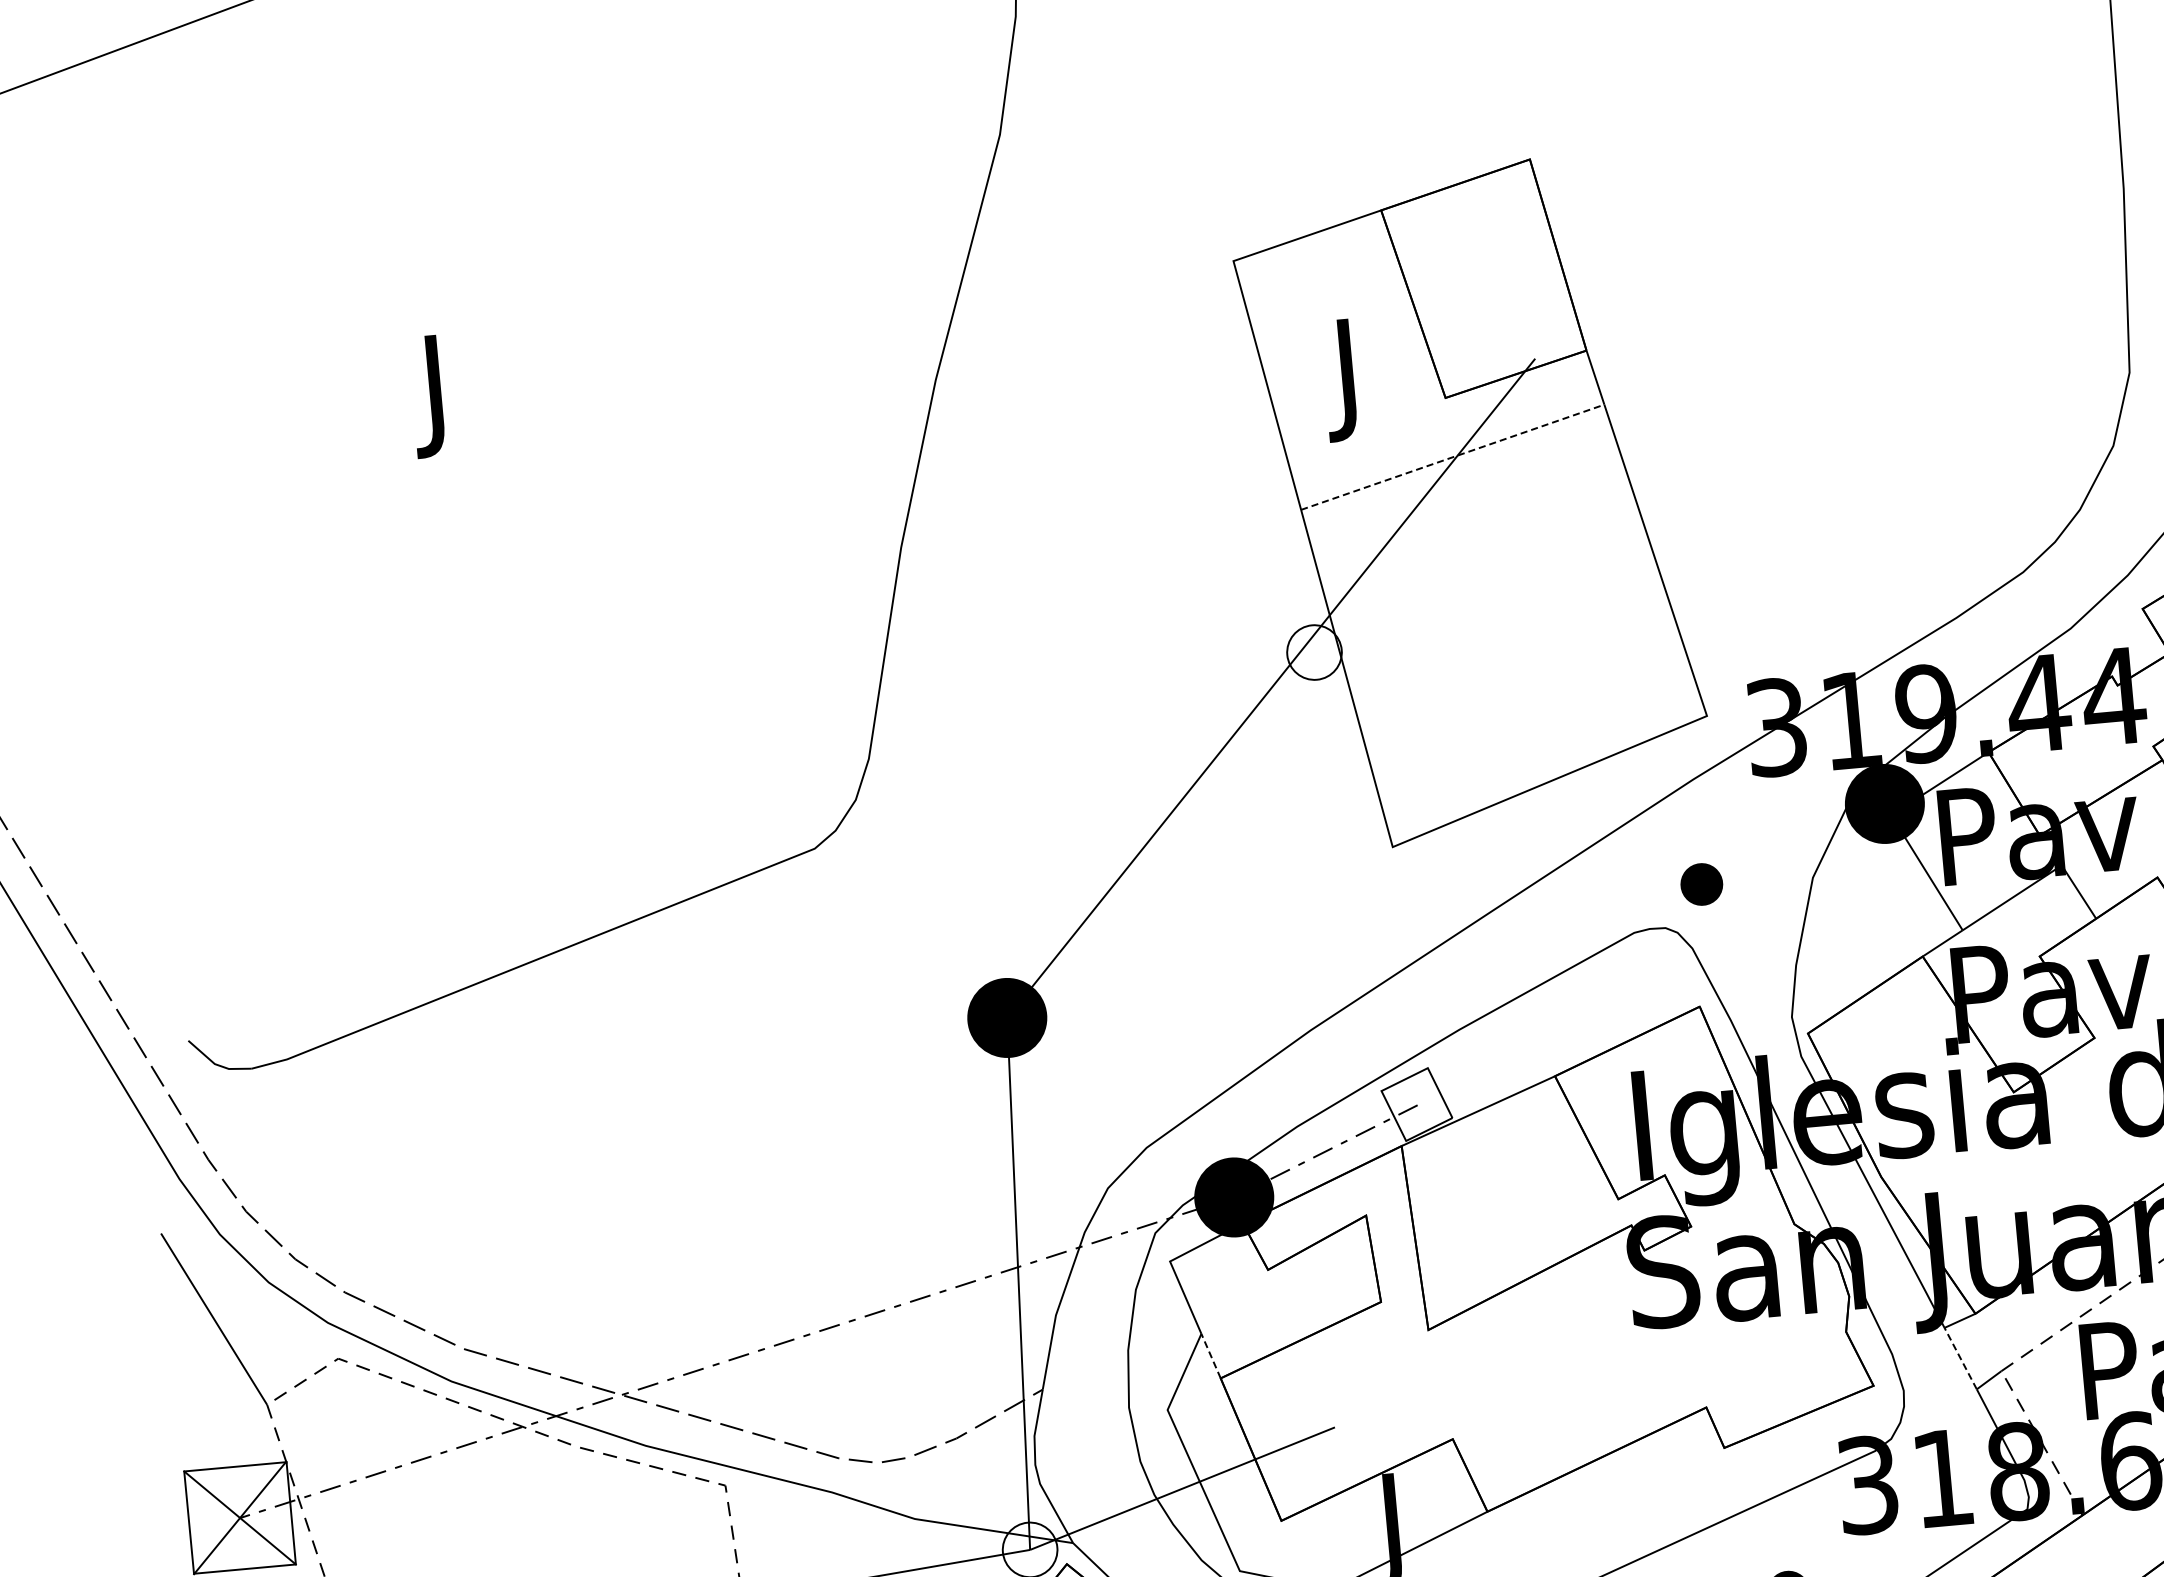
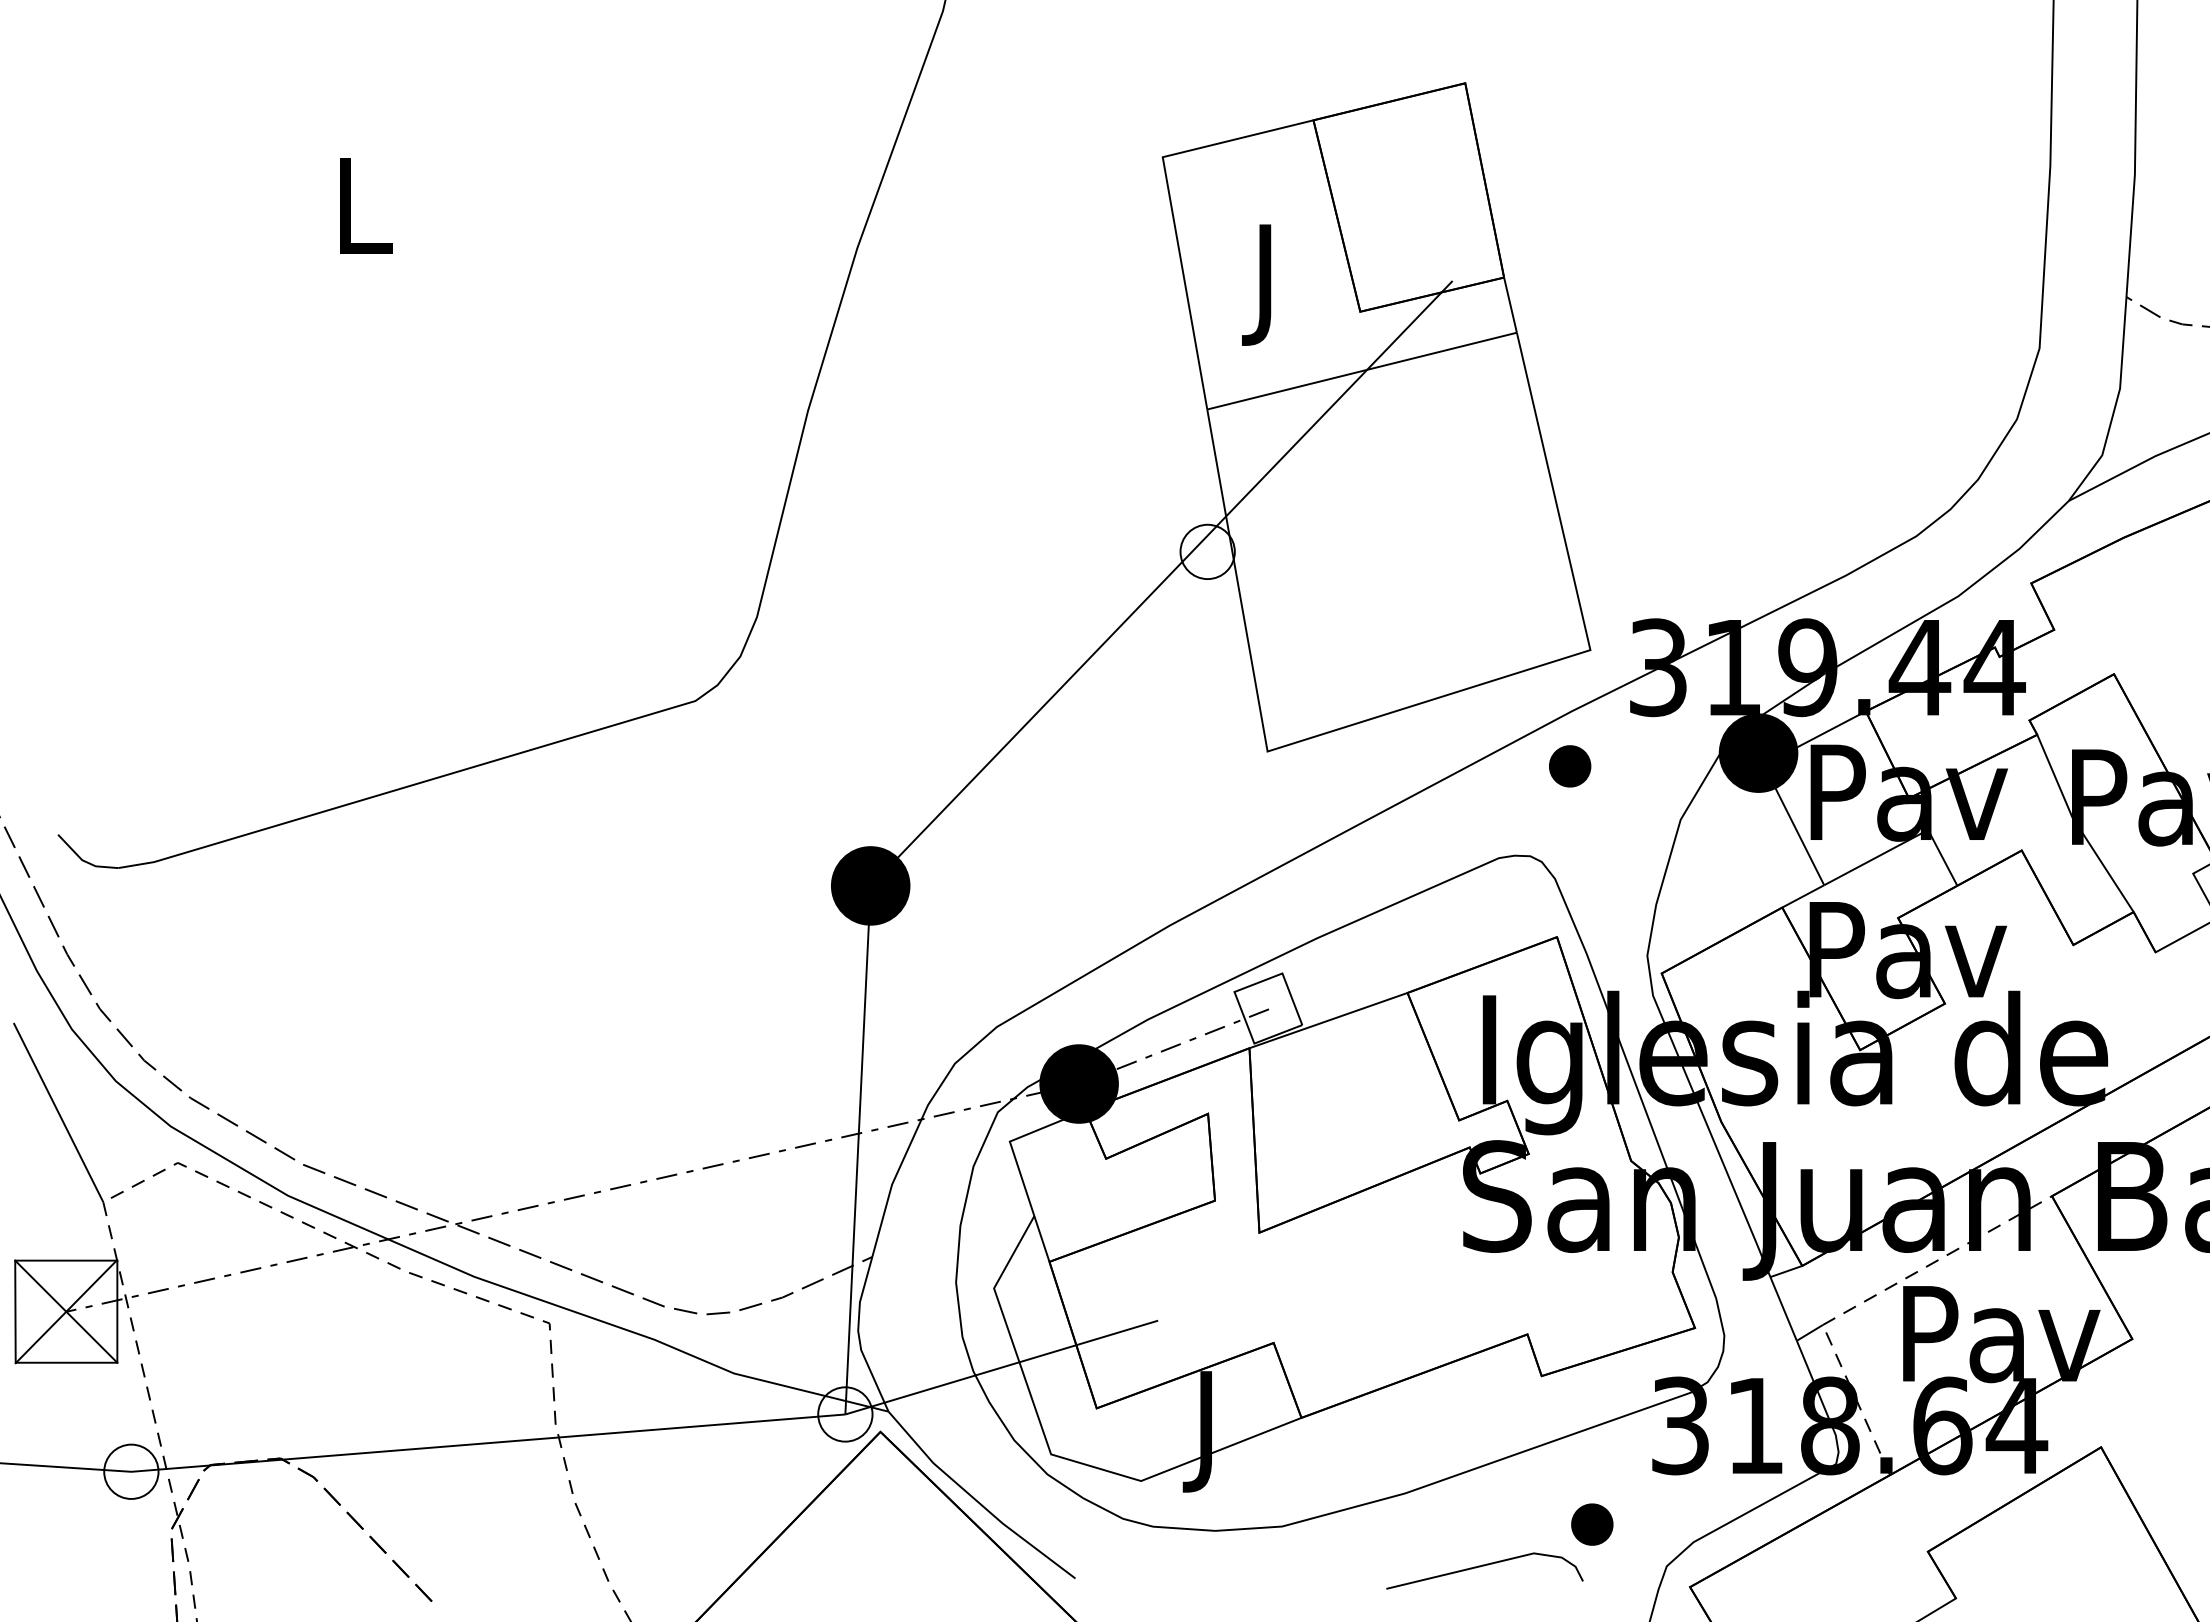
text: (439, 395) -> (364, 218), J -> L
line: (1453, 457) -> (1362, 371), dashed -> solid
part: (1702, 884) -> (1570, 766), moved
line: (1210, 1355) -> (1041, 1238), dashed -> solid
line: (1960, 1358) -> (1783, 1308), dashed -> solid

